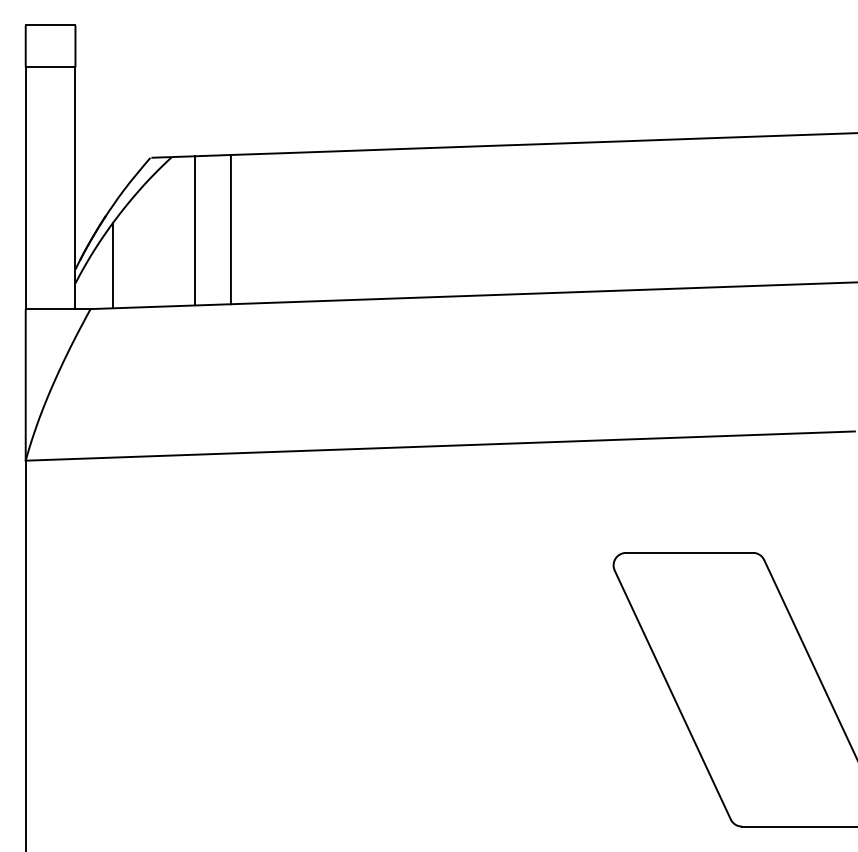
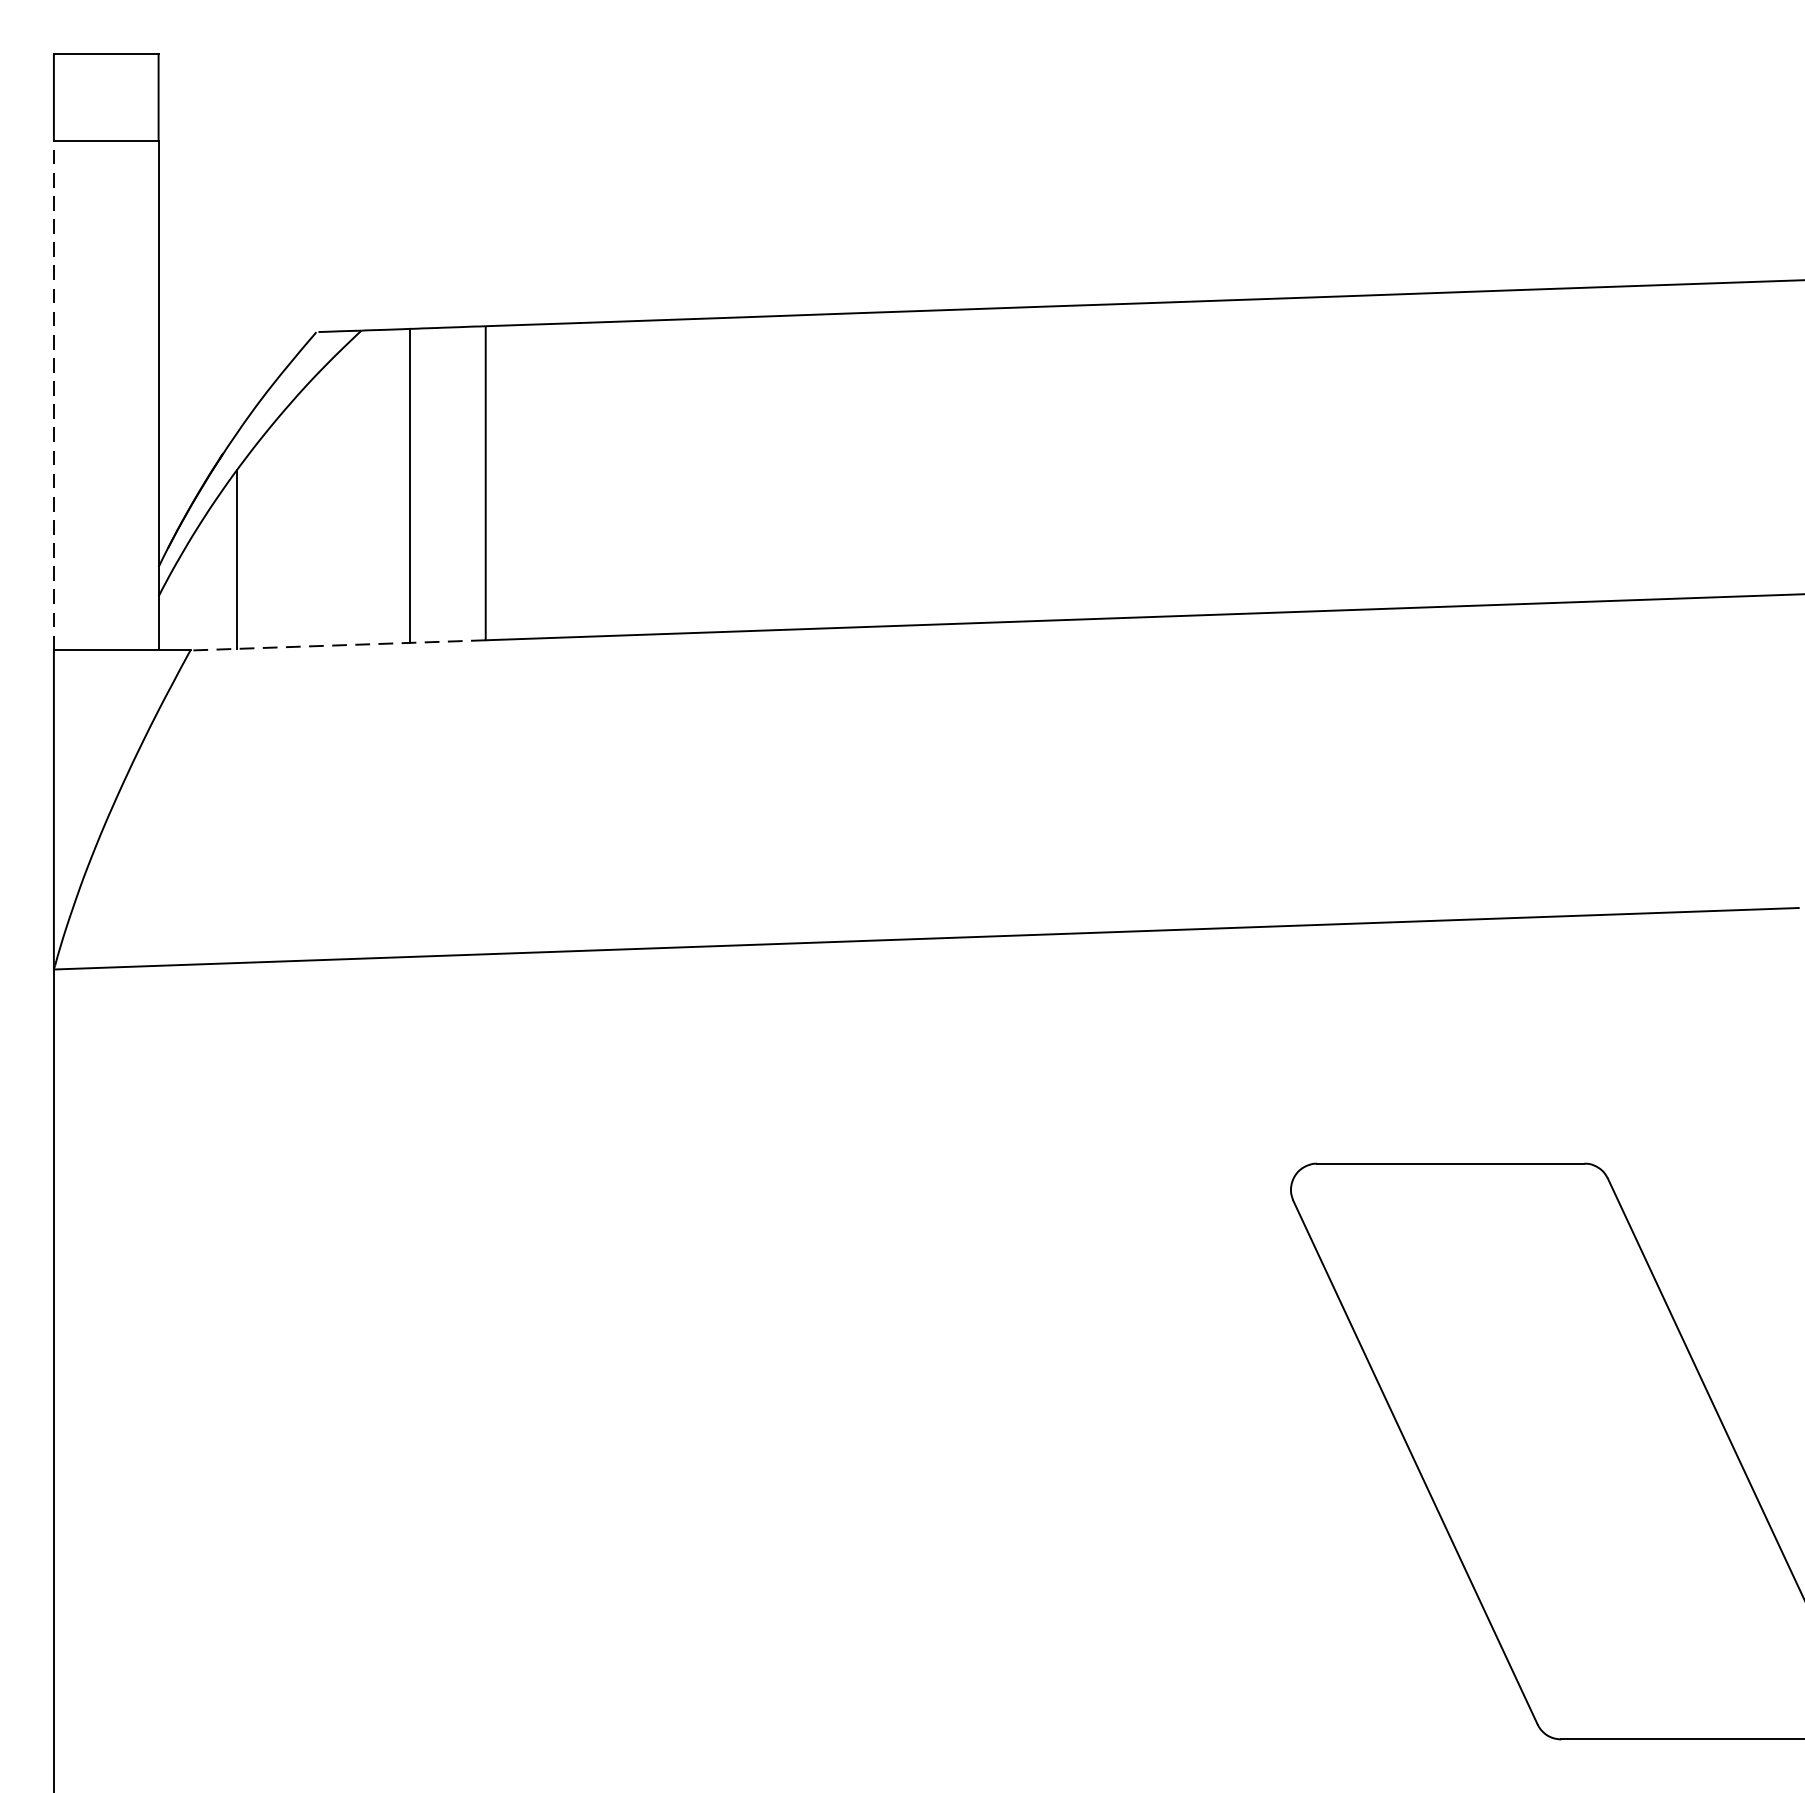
line: (25, 188) -> (53, 396), solid -> dashed
line: (160, 306) -> (337, 645), solid -> dashed

